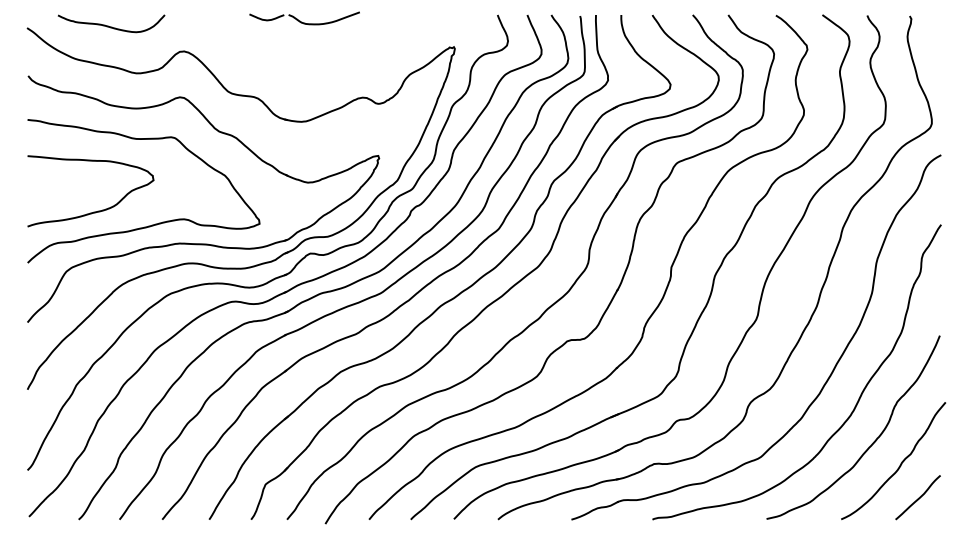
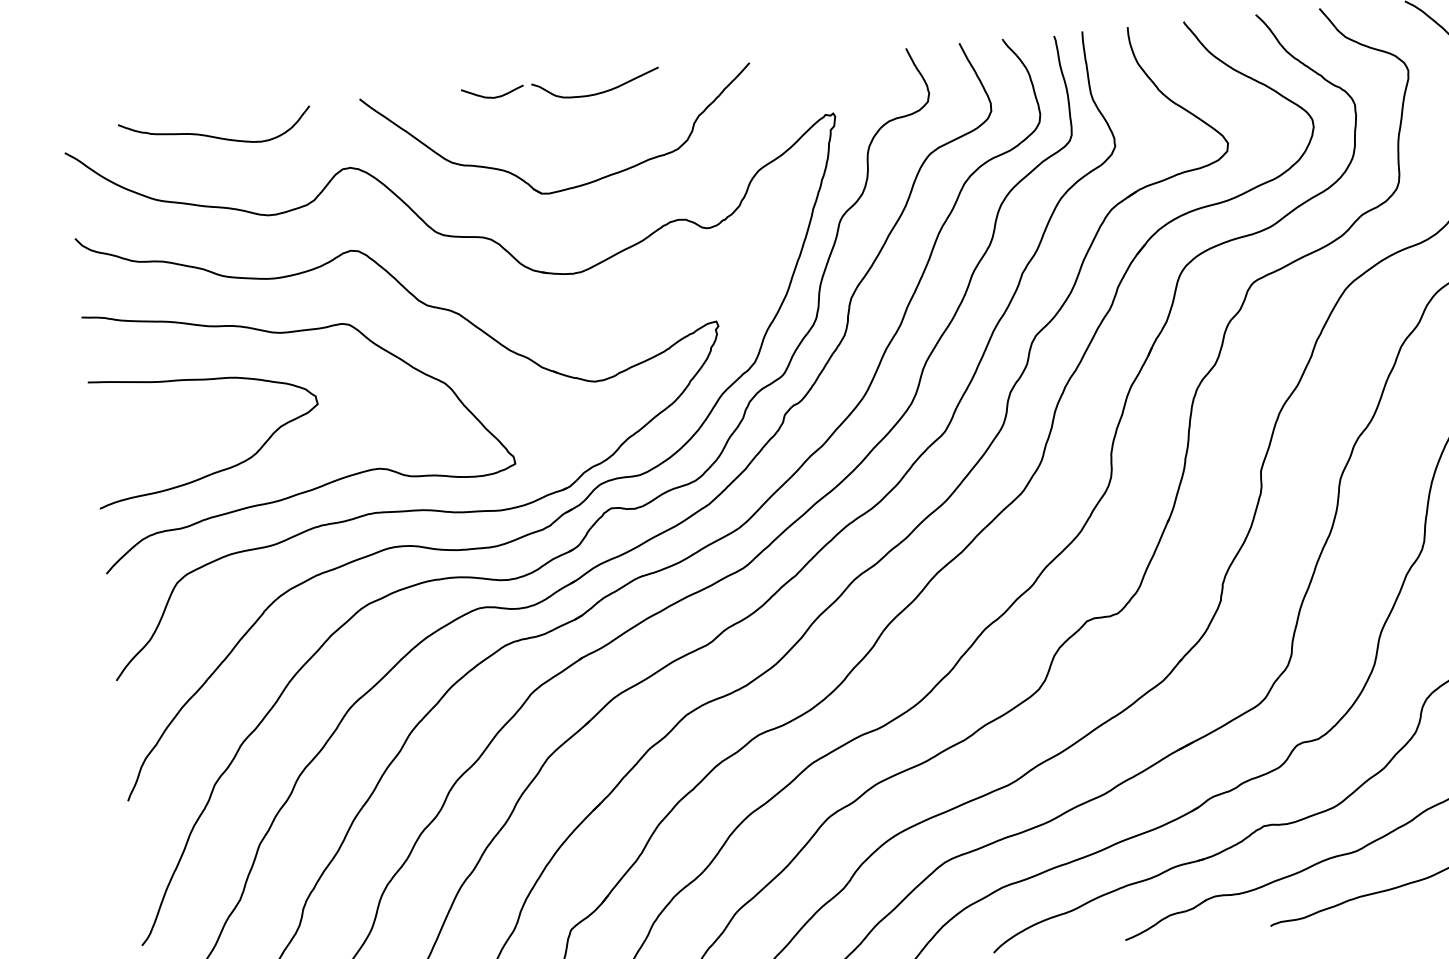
part: (303, 73) -> (568, 186), added

